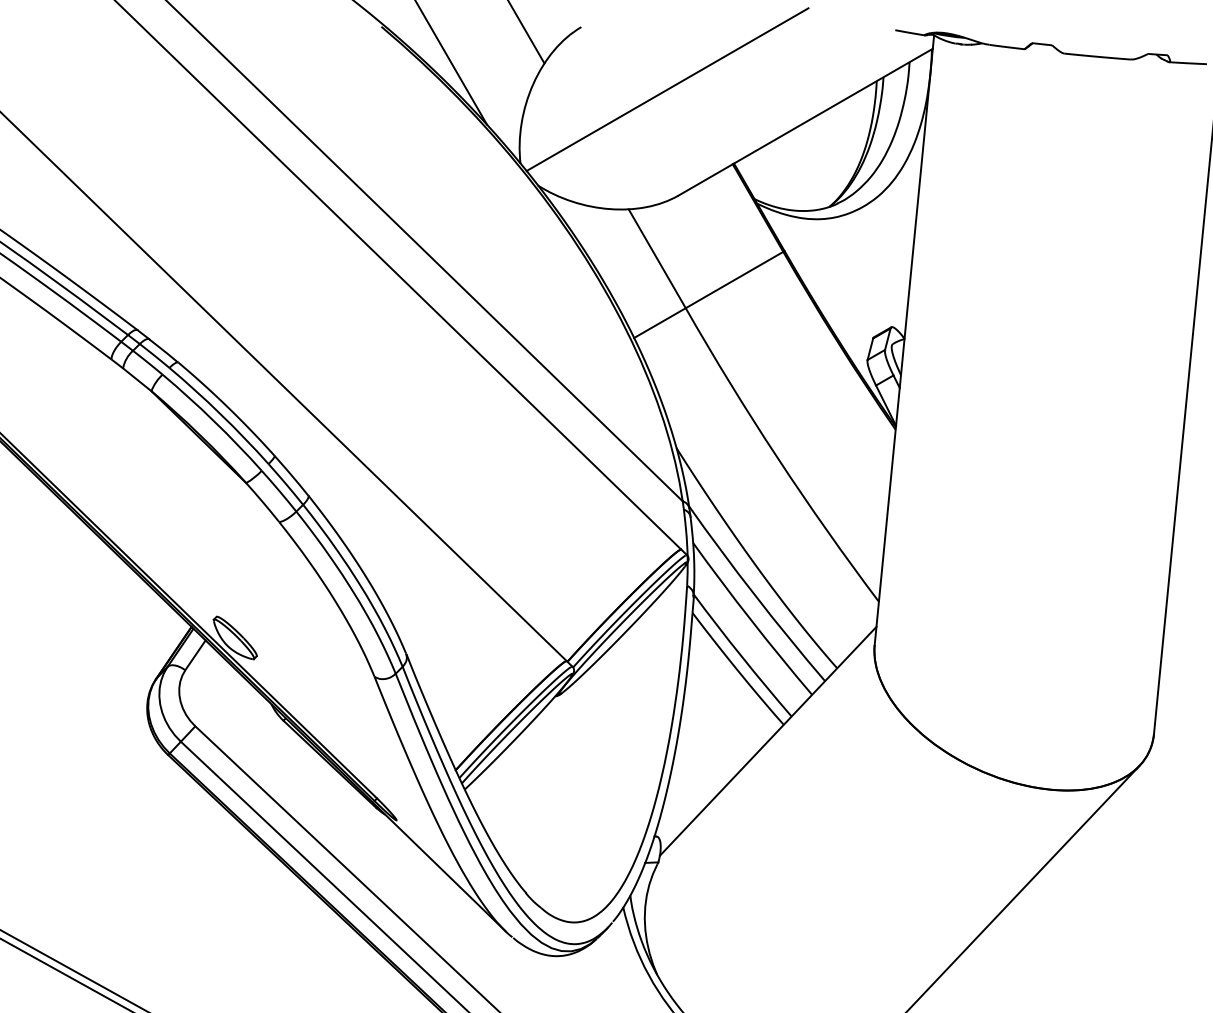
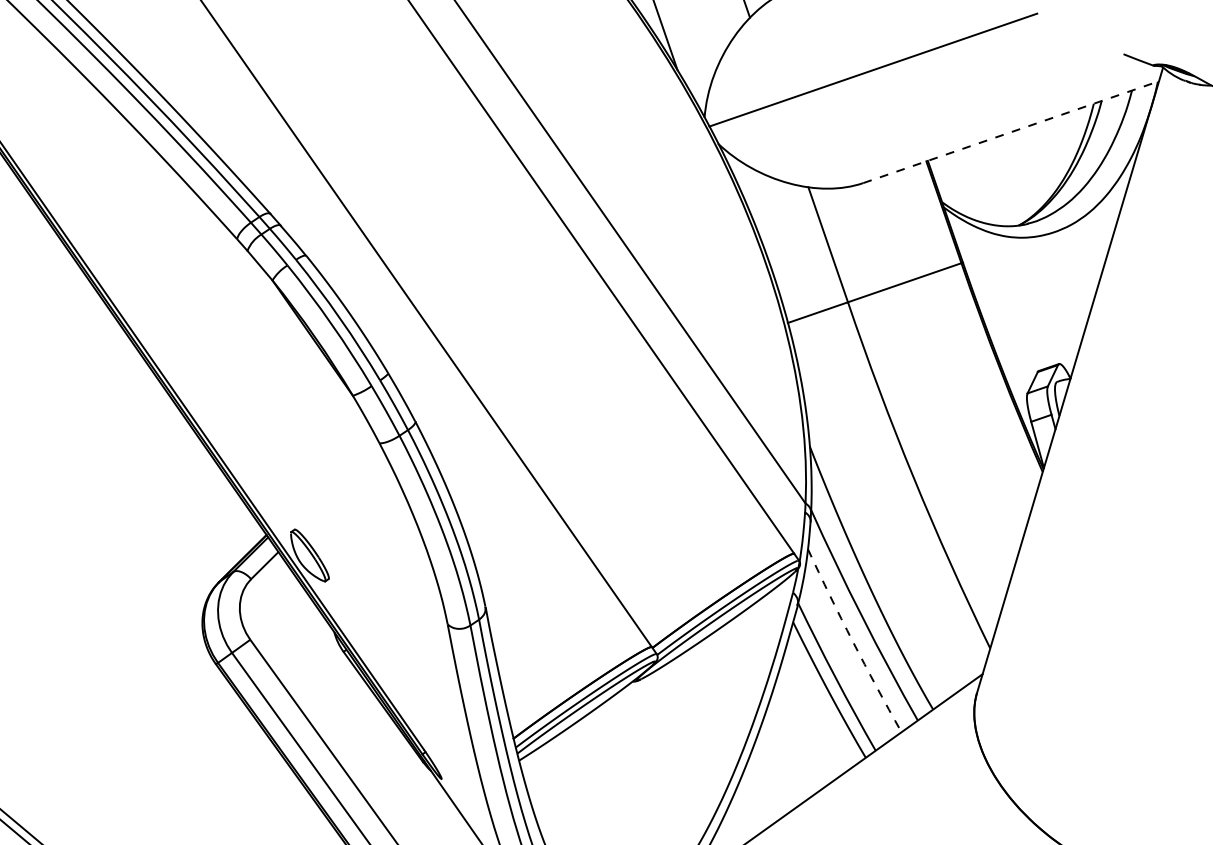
line: (805, 122) -> (1010, 132), solid -> dashed
arc: (751, 620) -> (853, 642), solid -> dashed

